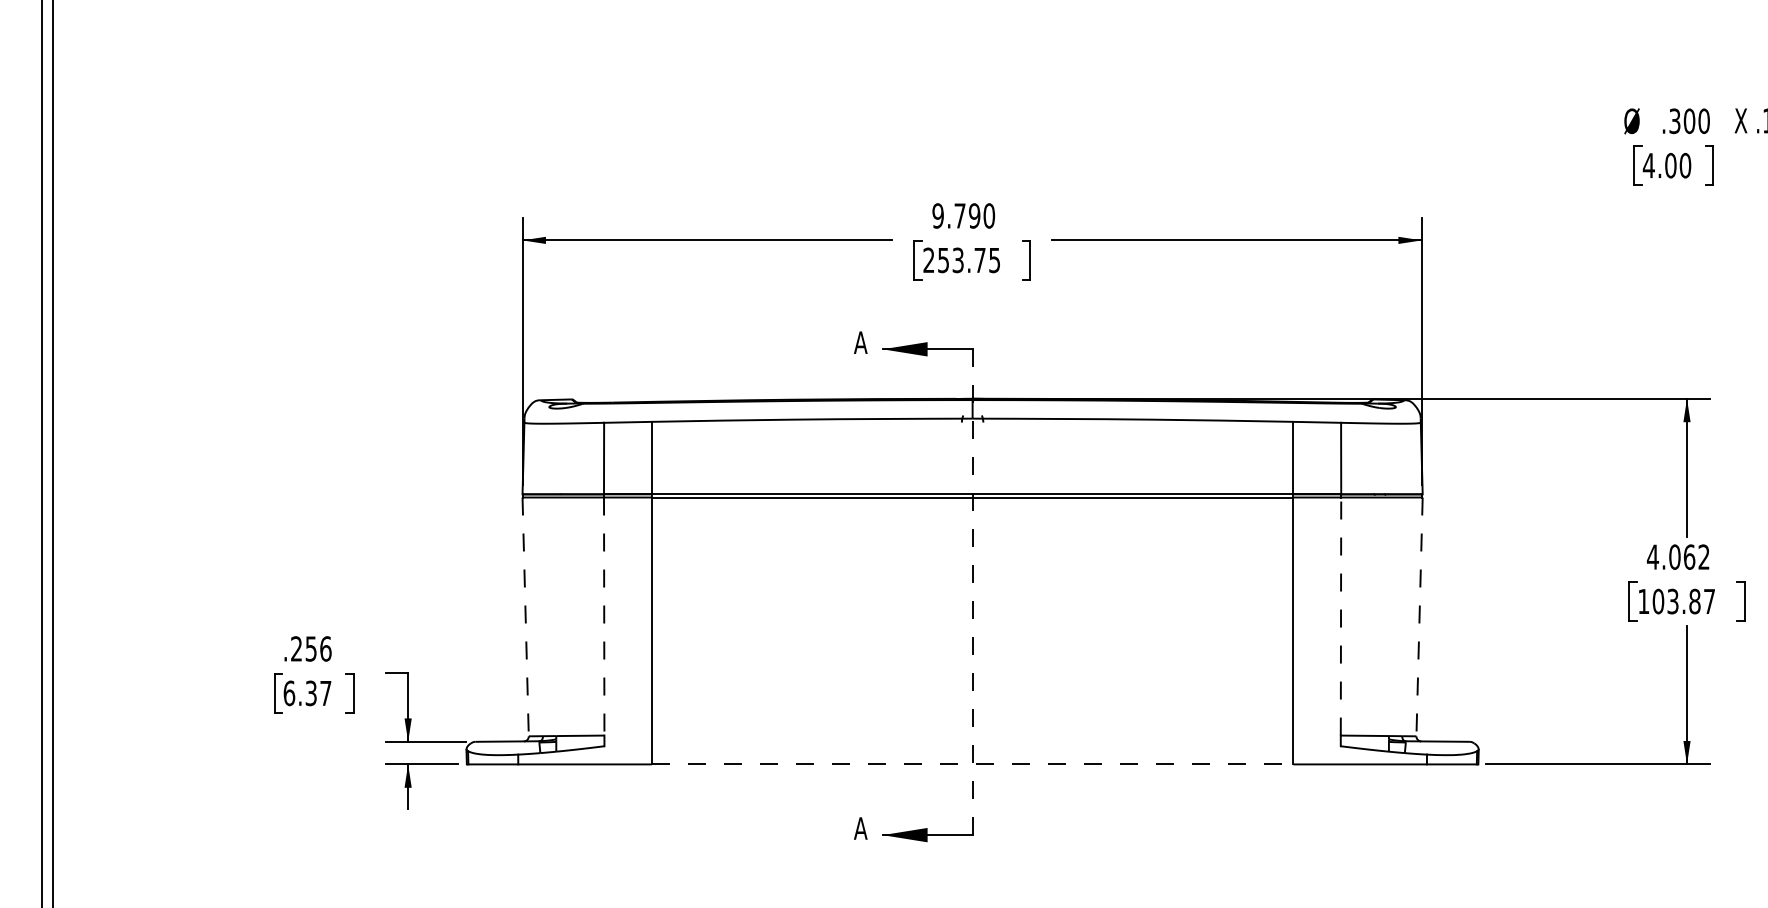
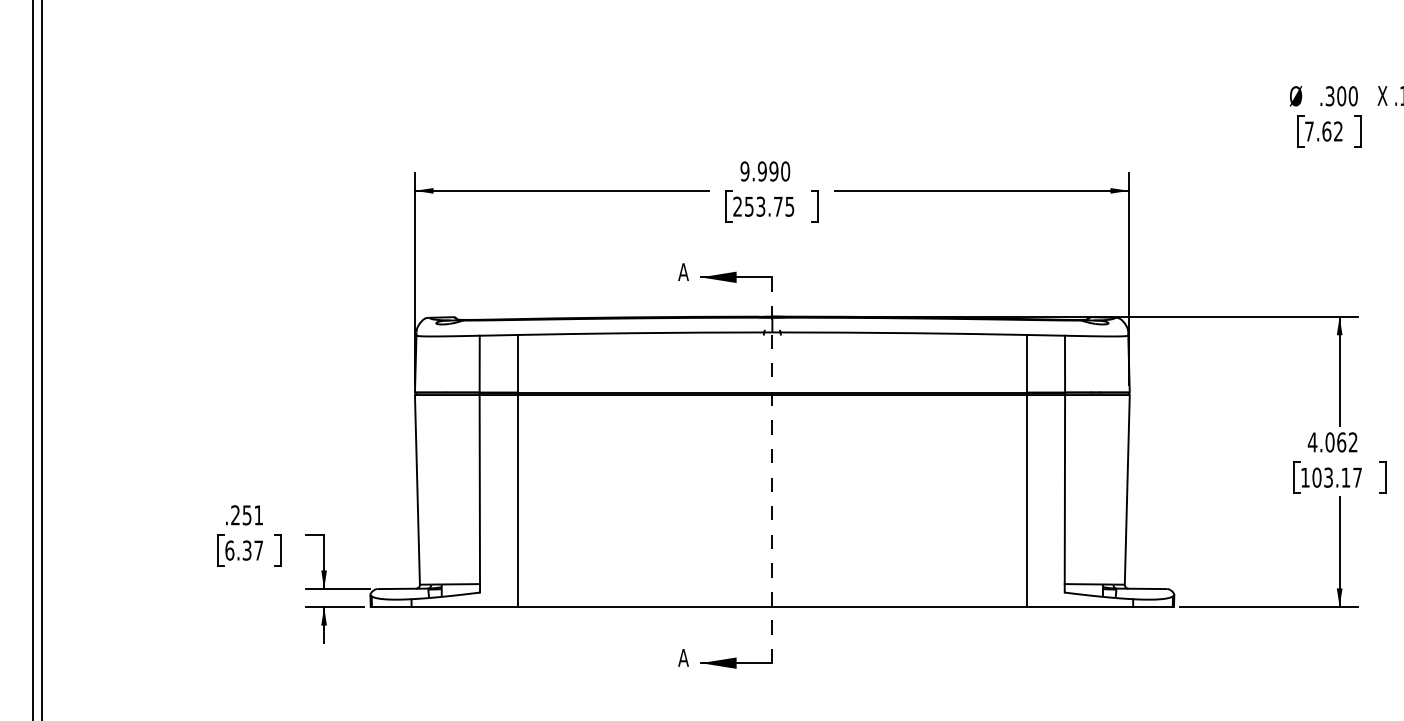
text: (1666, 165) -> (1323, 131), 4.00 -> 7.62
text: (959, 215) -> (761, 171), 9.790 -> 9.990
text: (1694, 601) -> (1345, 477), 103.87 -> 103.17
line: (1341, 616) -> (1065, 489), dashed -> solid
line: (525, 617) -> (417, 490), dashed -> solid
line: (604, 617) -> (480, 490), dashed -> solid
line: (1419, 617) -> (1127, 490), dashed -> solid
text: (325, 648) -> (258, 514), .256 -> .251
line: (972, 764) -> (772, 607), dashed -> solid

